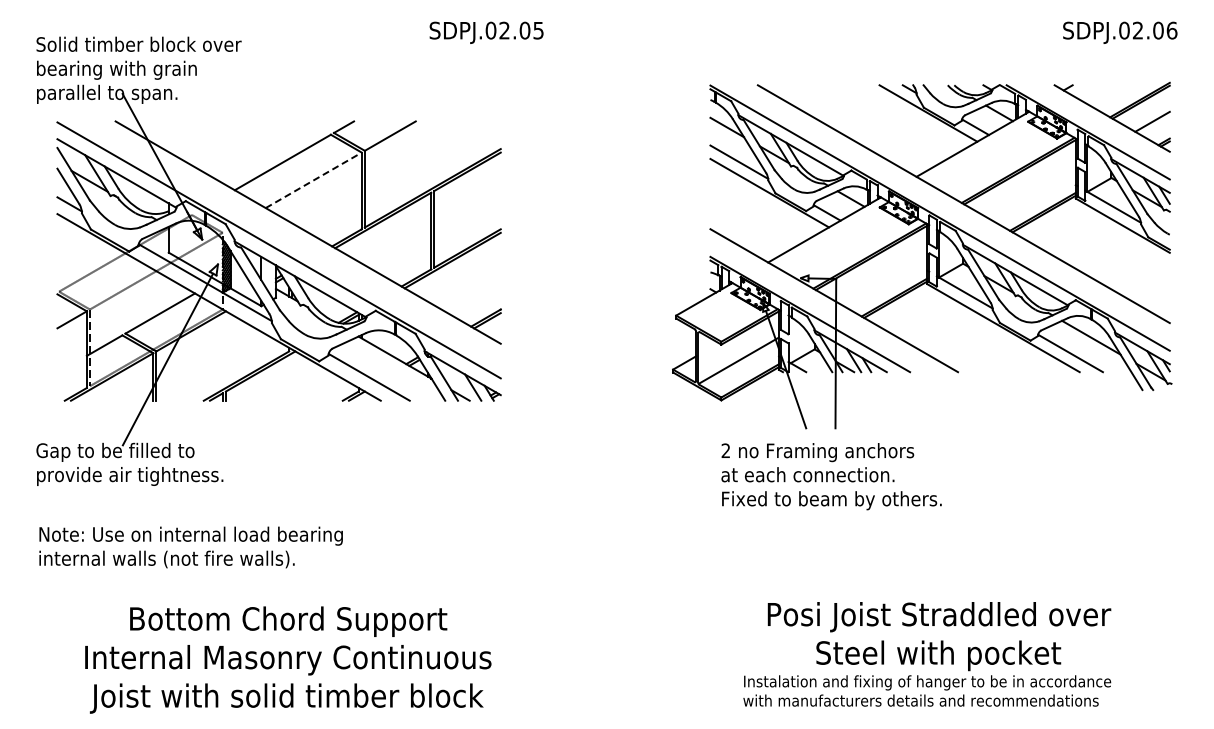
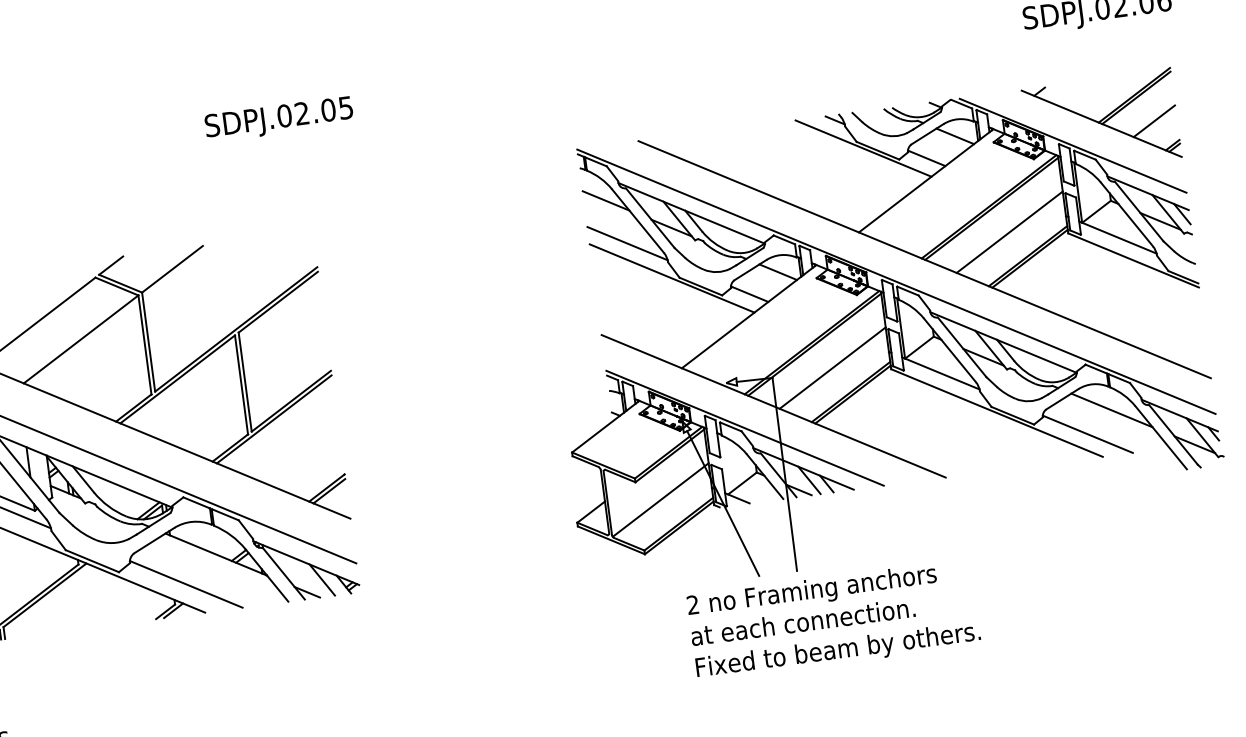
line: (314, 180) -> (82, 339), dashed -> solid
line: (1030, 191) -> (1008, 231), added
line: (882, 277) -> (832, 368), added
text: (831, 476) -> (833, 620), moved

